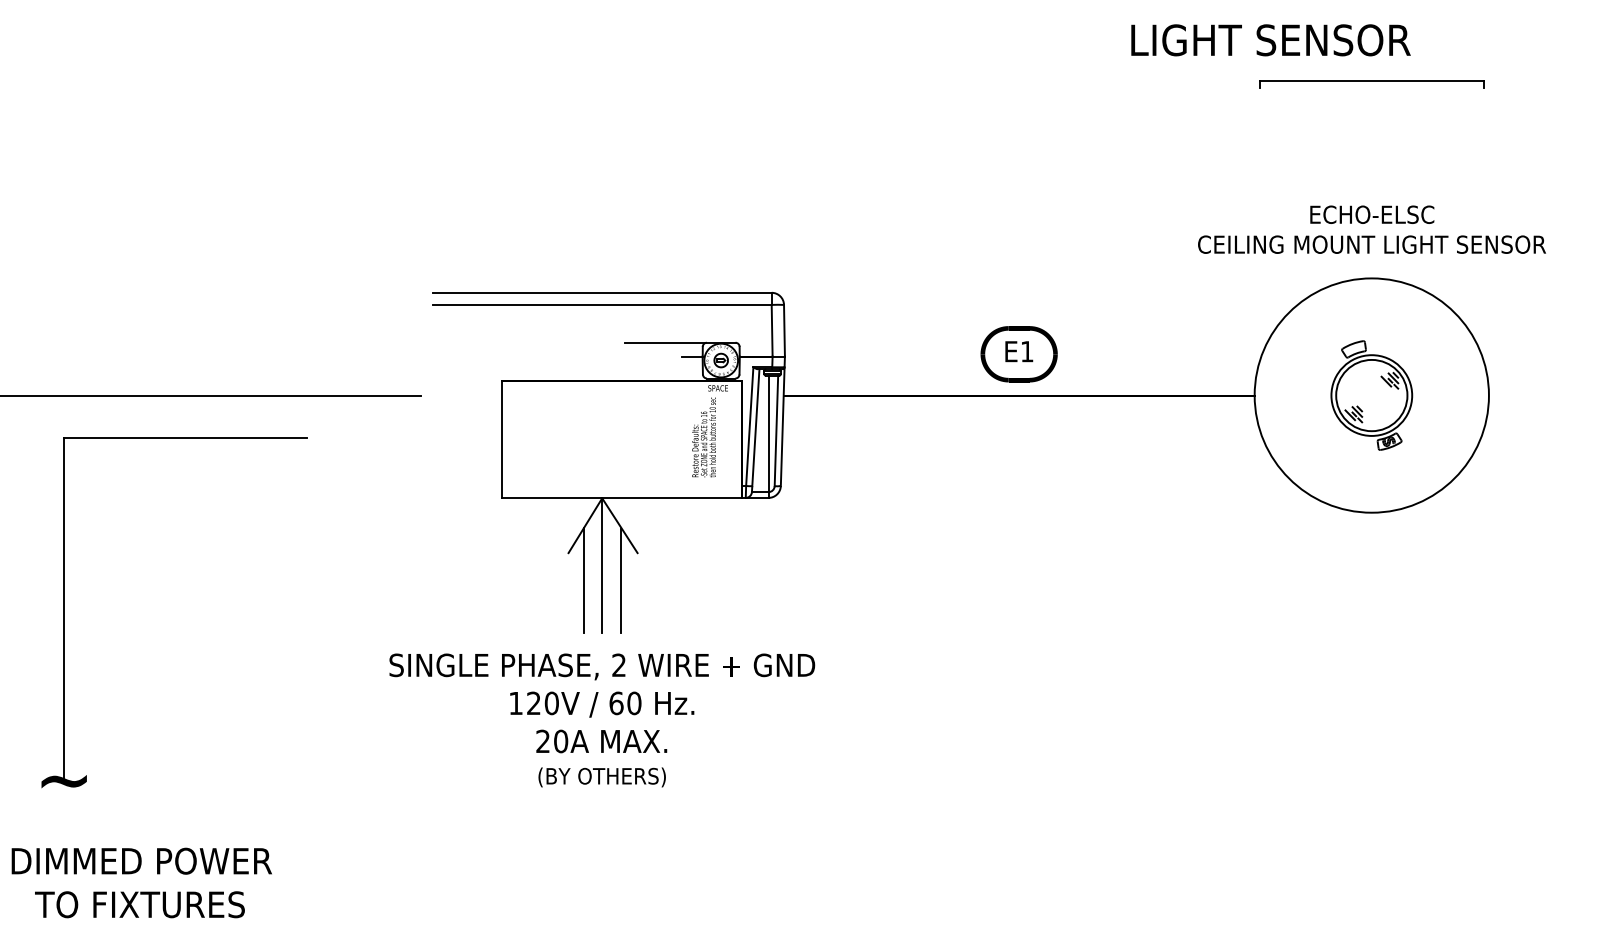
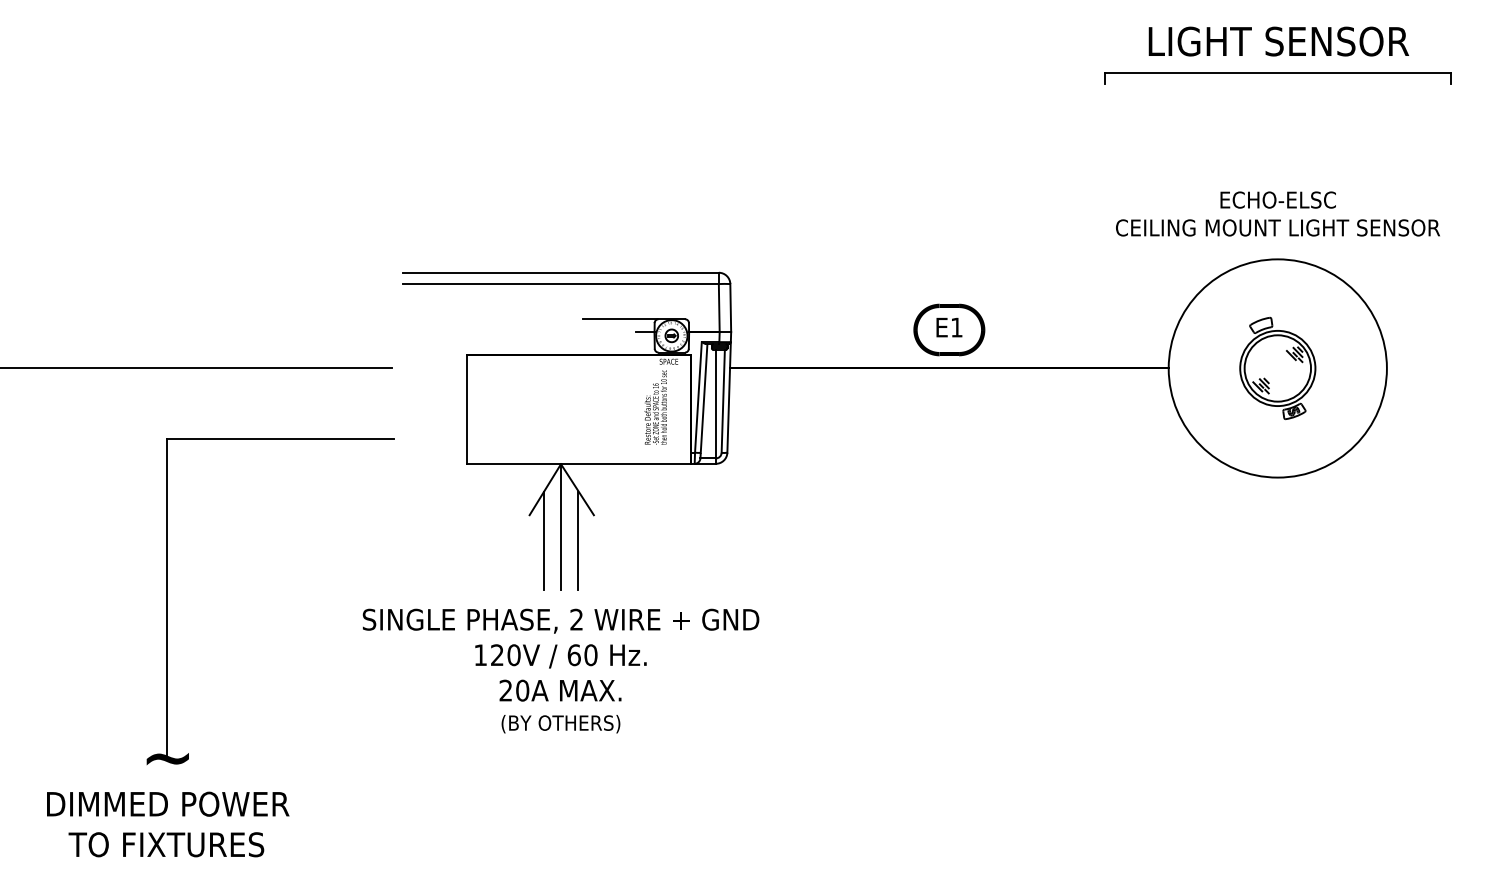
text: (1270, 40) -> (1278, 41), moved
part: (1371, 84) -> (1277, 78), size x1.67
part: (63, 612) -> (167, 601), moved
text: (142, 883) -> (168, 824), moved

